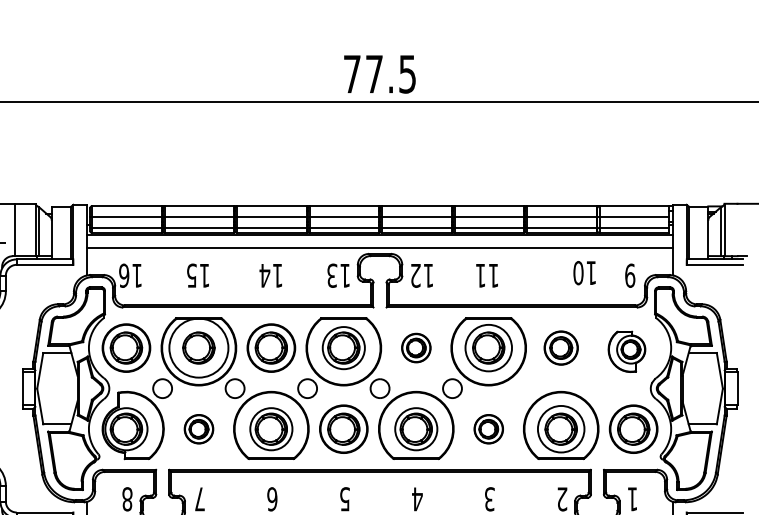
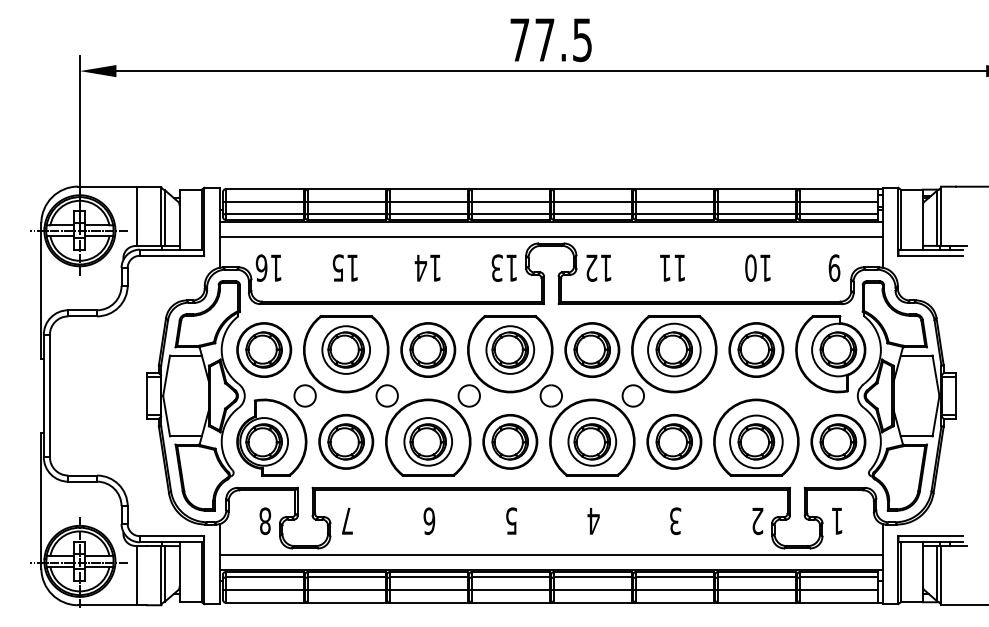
text: (584, 272) -> (757, 267), moved
circle: (199, 347) -> (346, 349), size x0.71
part: (416, 347) -> (592, 349), size x1.67
part: (561, 347) -> (756, 349), size x1.43
part: (626, 352) -> (830, 354), size x1.67
part: (199, 428) -> (346, 441), size x1.67
part: (488, 428) -> (674, 441), size x1.67

